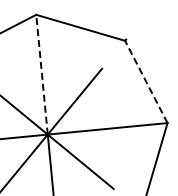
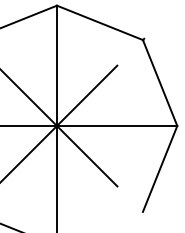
line: (42, 74) -> (57, 65), dashed -> solid
line: (145, 81) -> (159, 82), dashed -> solid

